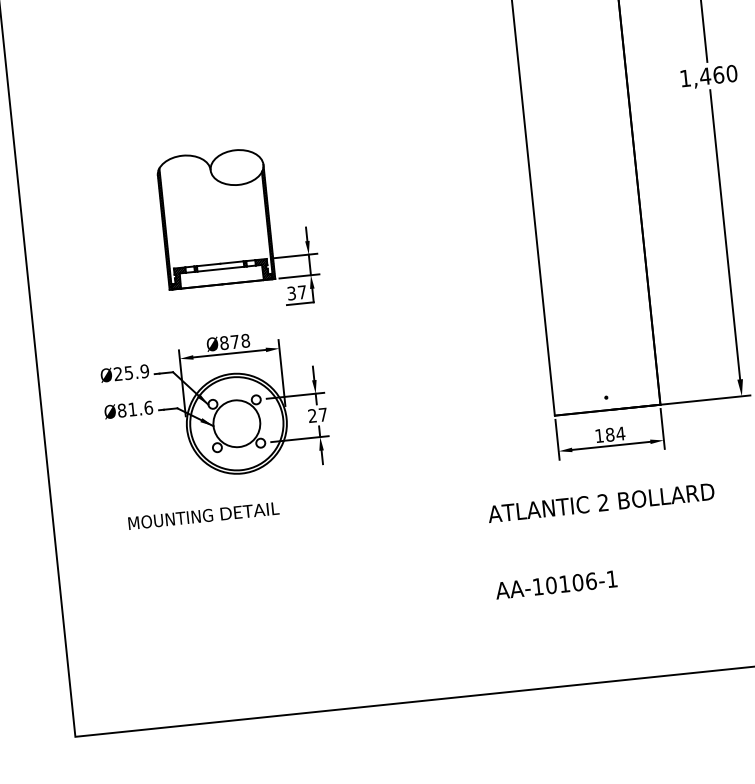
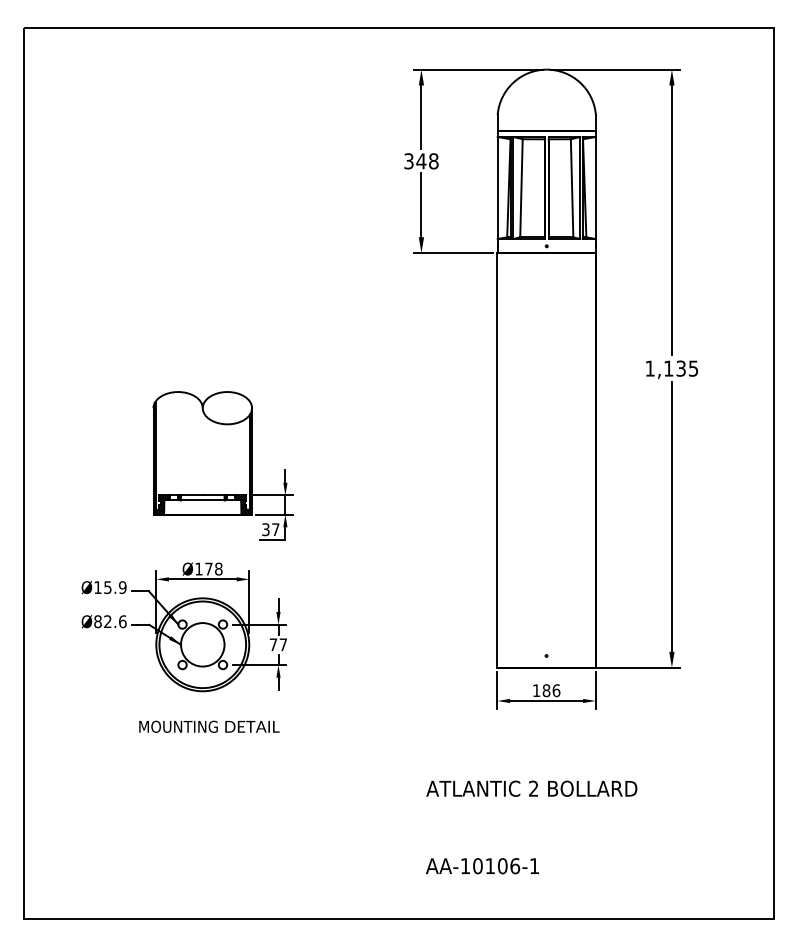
text: (717, 74) -> (680, 368), 1,460 -> 1,135
text: (223, 342) -> (198, 568), Ø878 -> Ø178
text: (117, 374) -> (97, 587), Ø25.9 -> Ø15.9
text: (132, 409) -> (107, 621), Ø81.6 -> Ø82.6
text: (311, 415) -> (272, 644), 27 -> 77
text: (620, 433) -> (556, 690), 184 -> 186
text: (600, 502) -> (531, 788), moved
text: (203, 515) -> (209, 726), moved
text: (556, 585) -> (482, 866), moved

